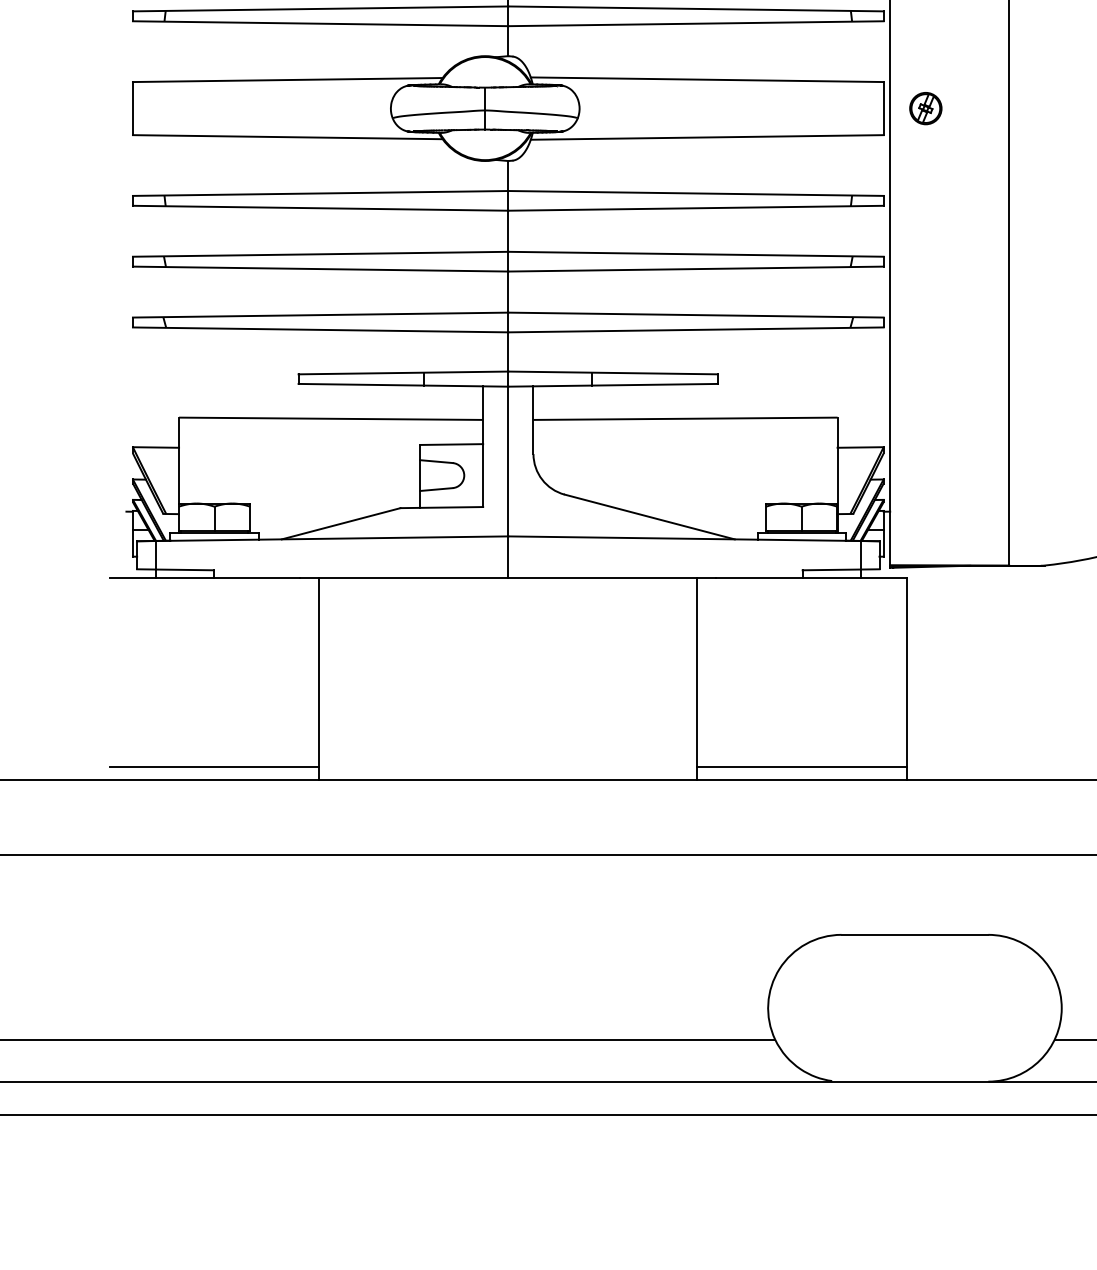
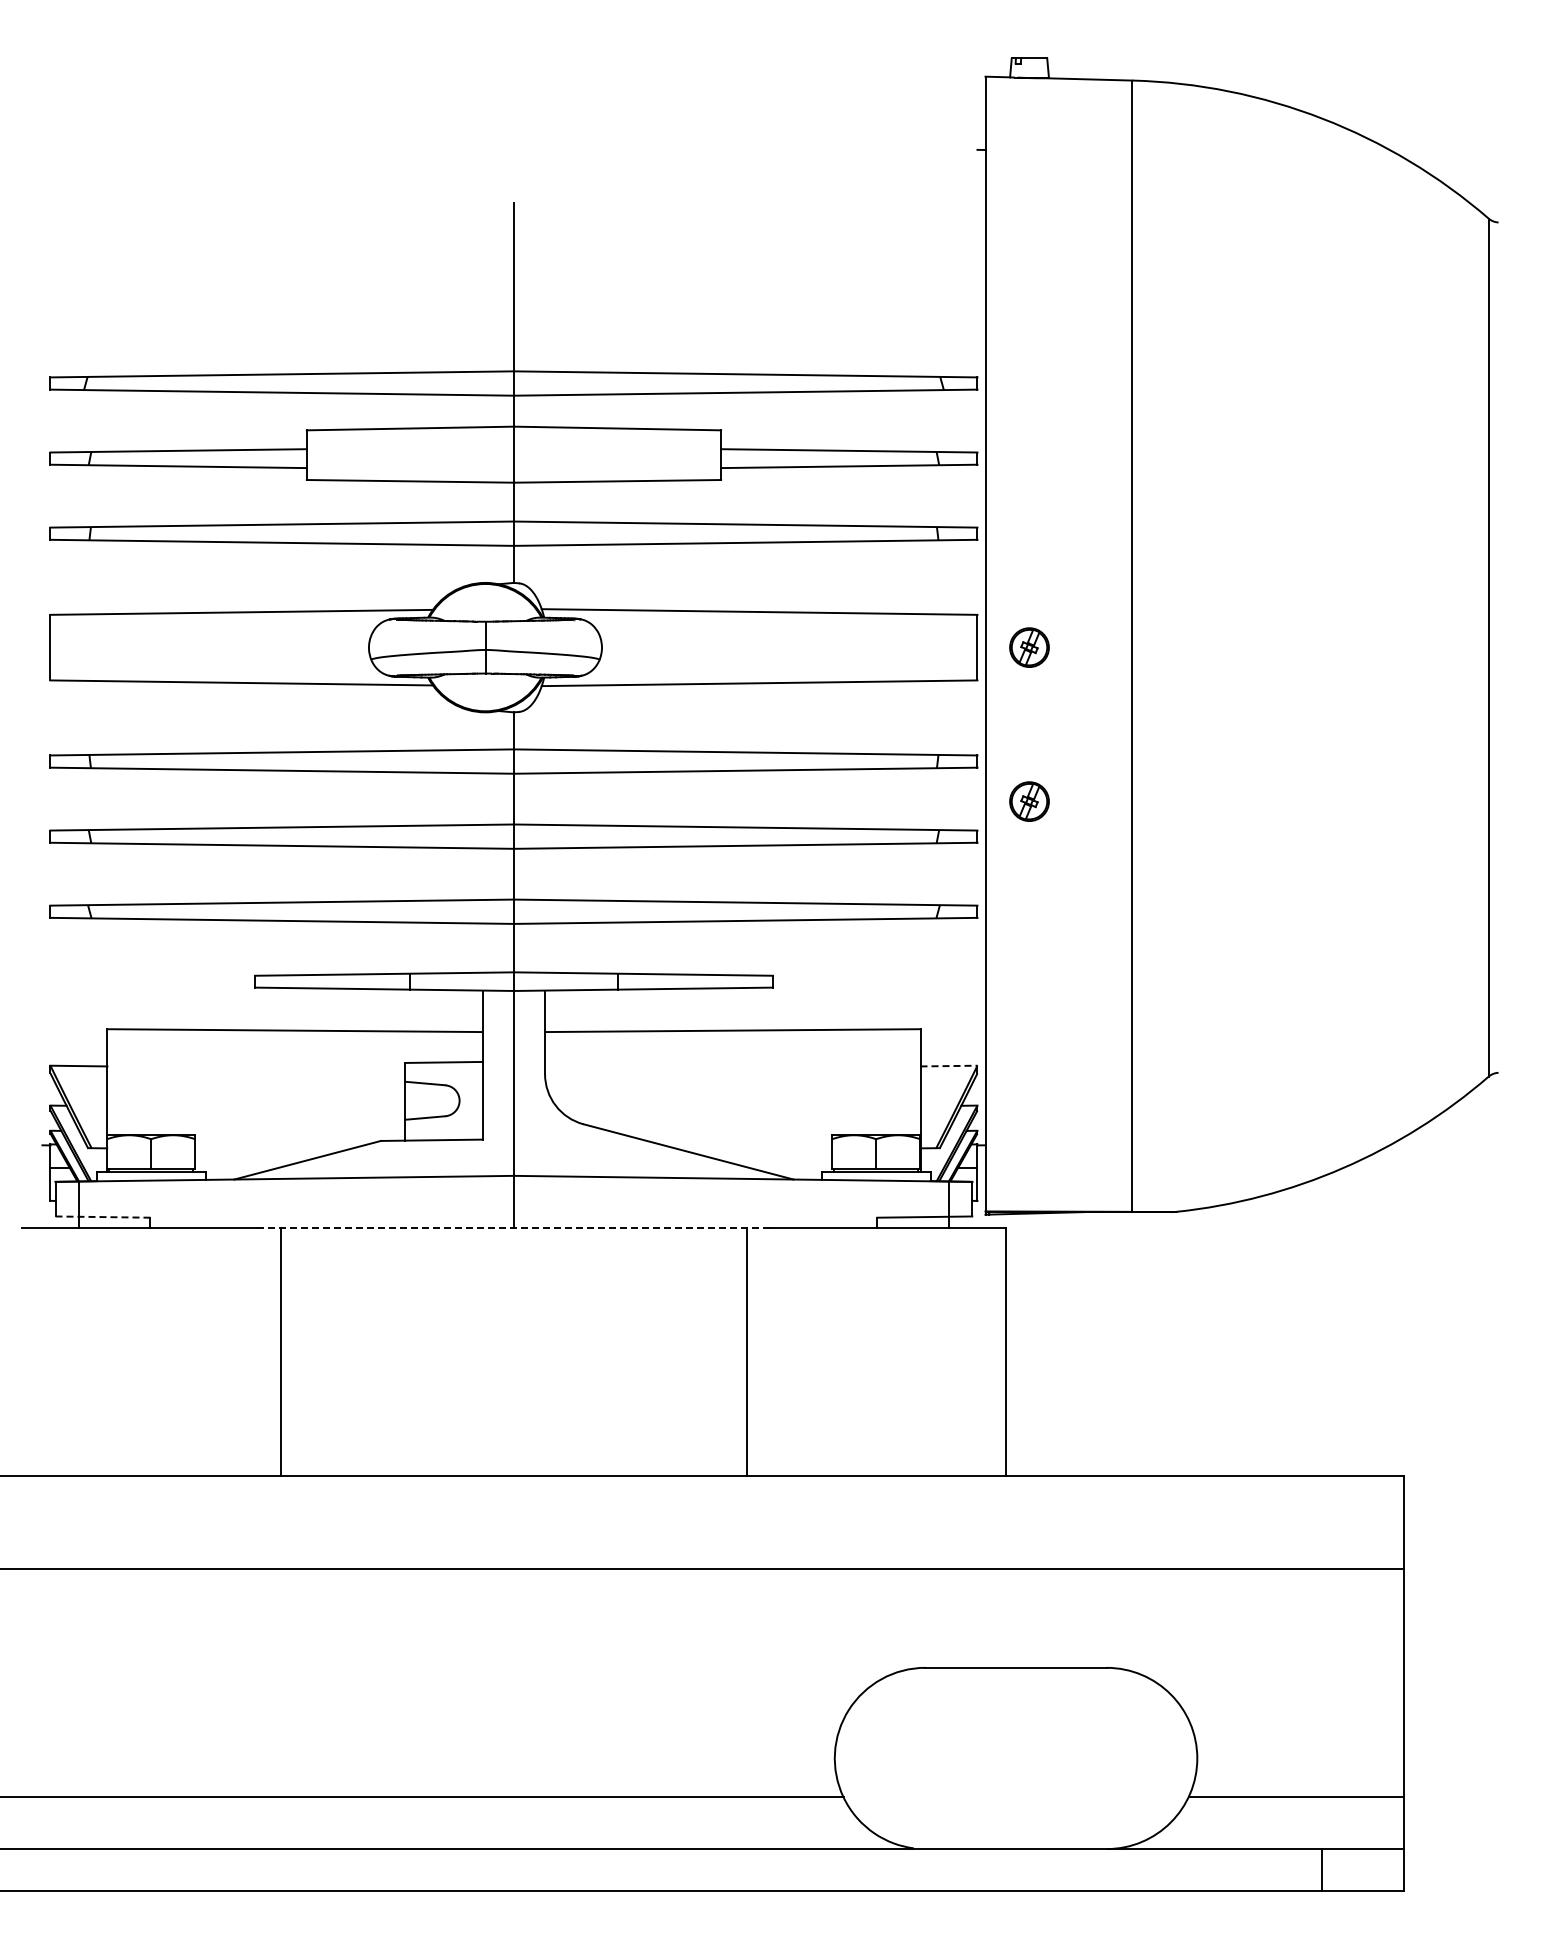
part: (925, 233) -> (1029, 801), added
line: (861, 447) -> (949, 1066), solid -> dashed
line: (175, 570) -> (102, 1217), solid -> dashed
line: (507, 578) -> (513, 1227), solid -> dashed
line: (213, 766) -> (150, 1460), removed
line: (801, 766) -> (875, 1460), removed

